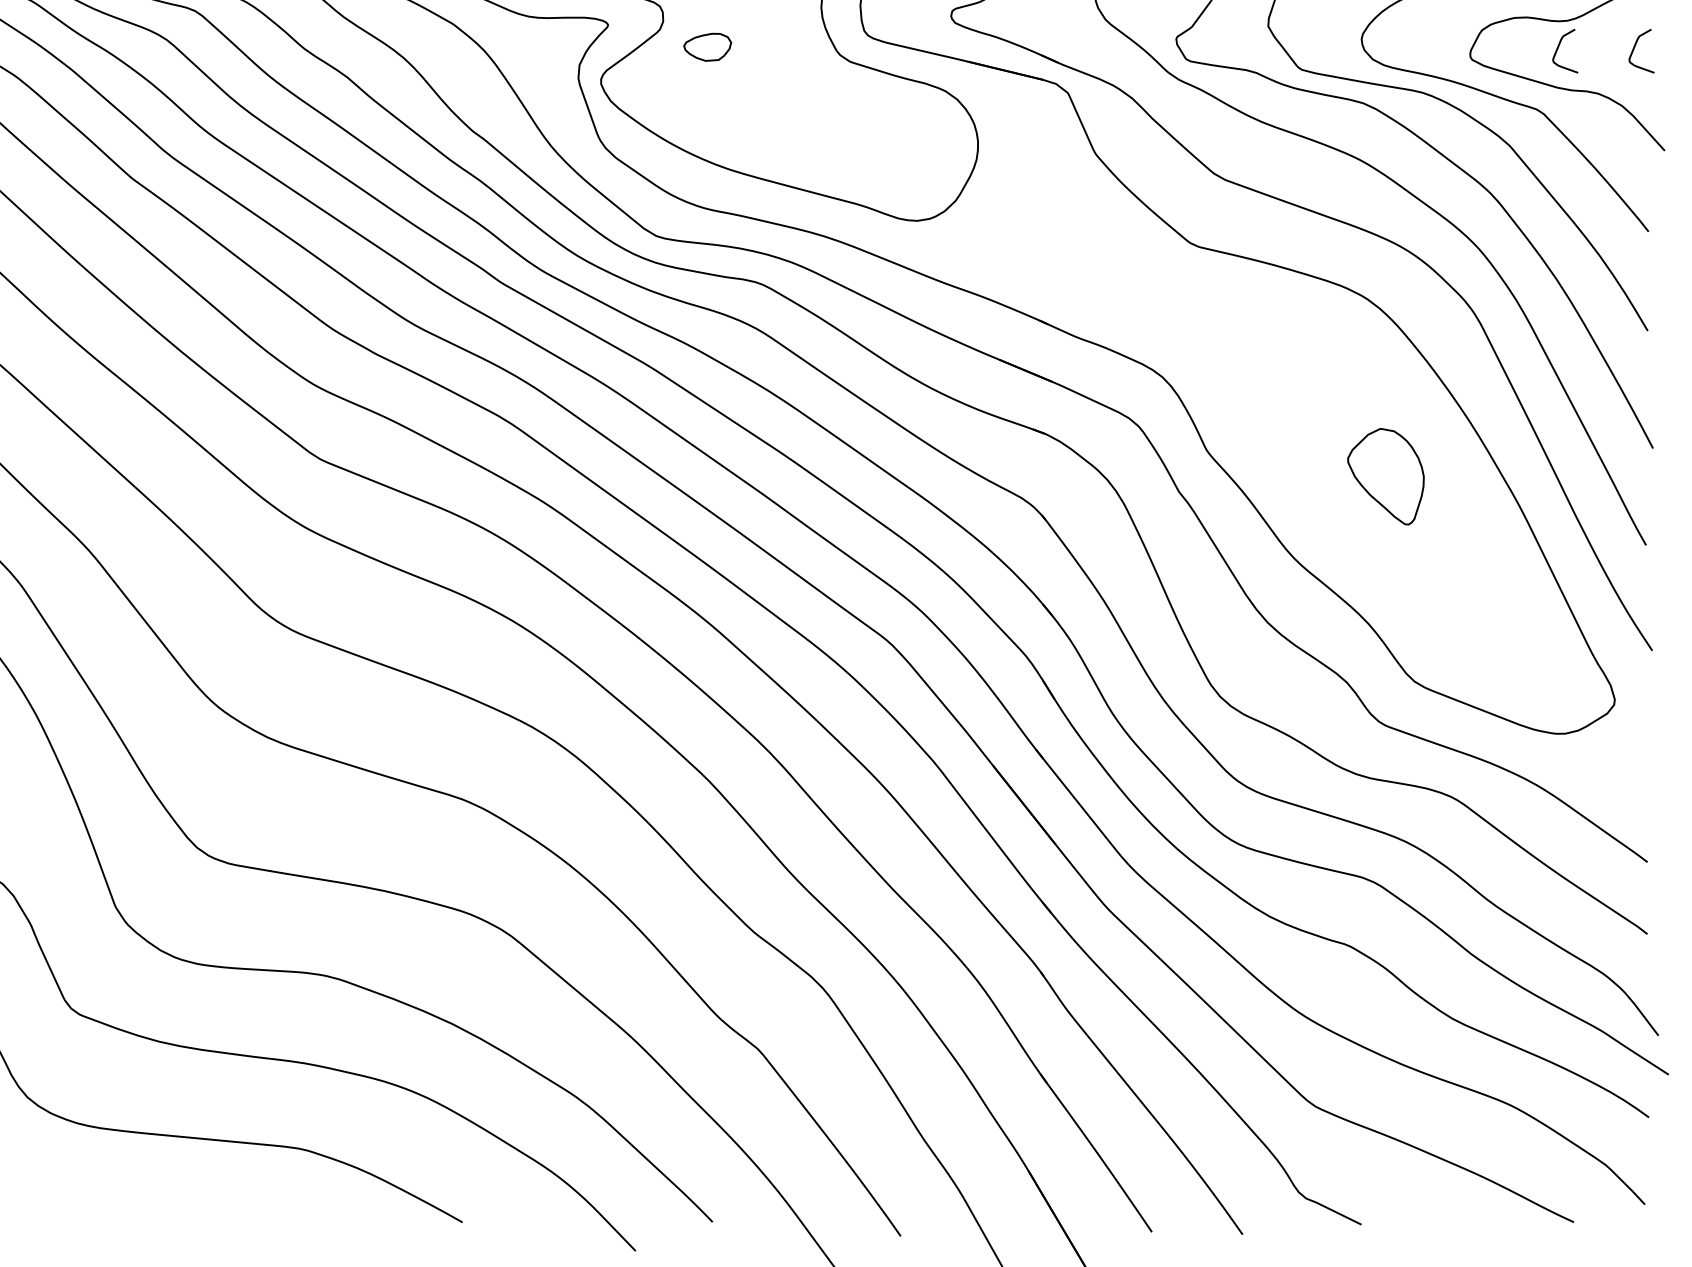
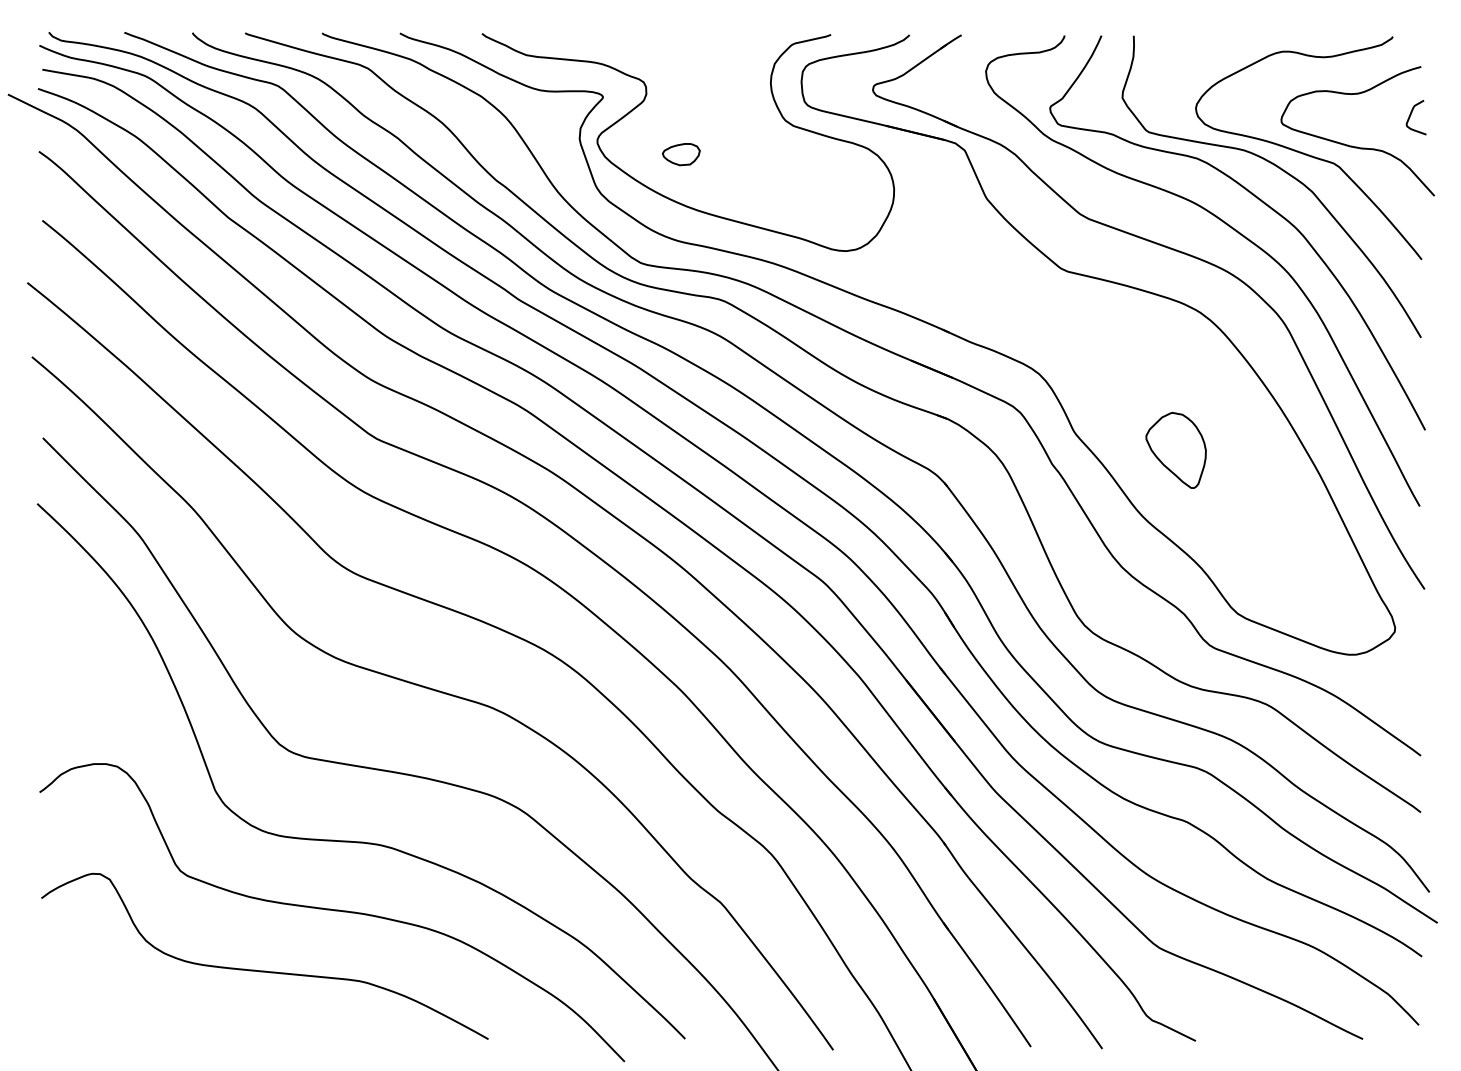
part: (706, 47) -> (680, 154), moved
curve: (1559, 48) -> (1351, 115), removed
part: (1385, 475) -> (1175, 449), moved

